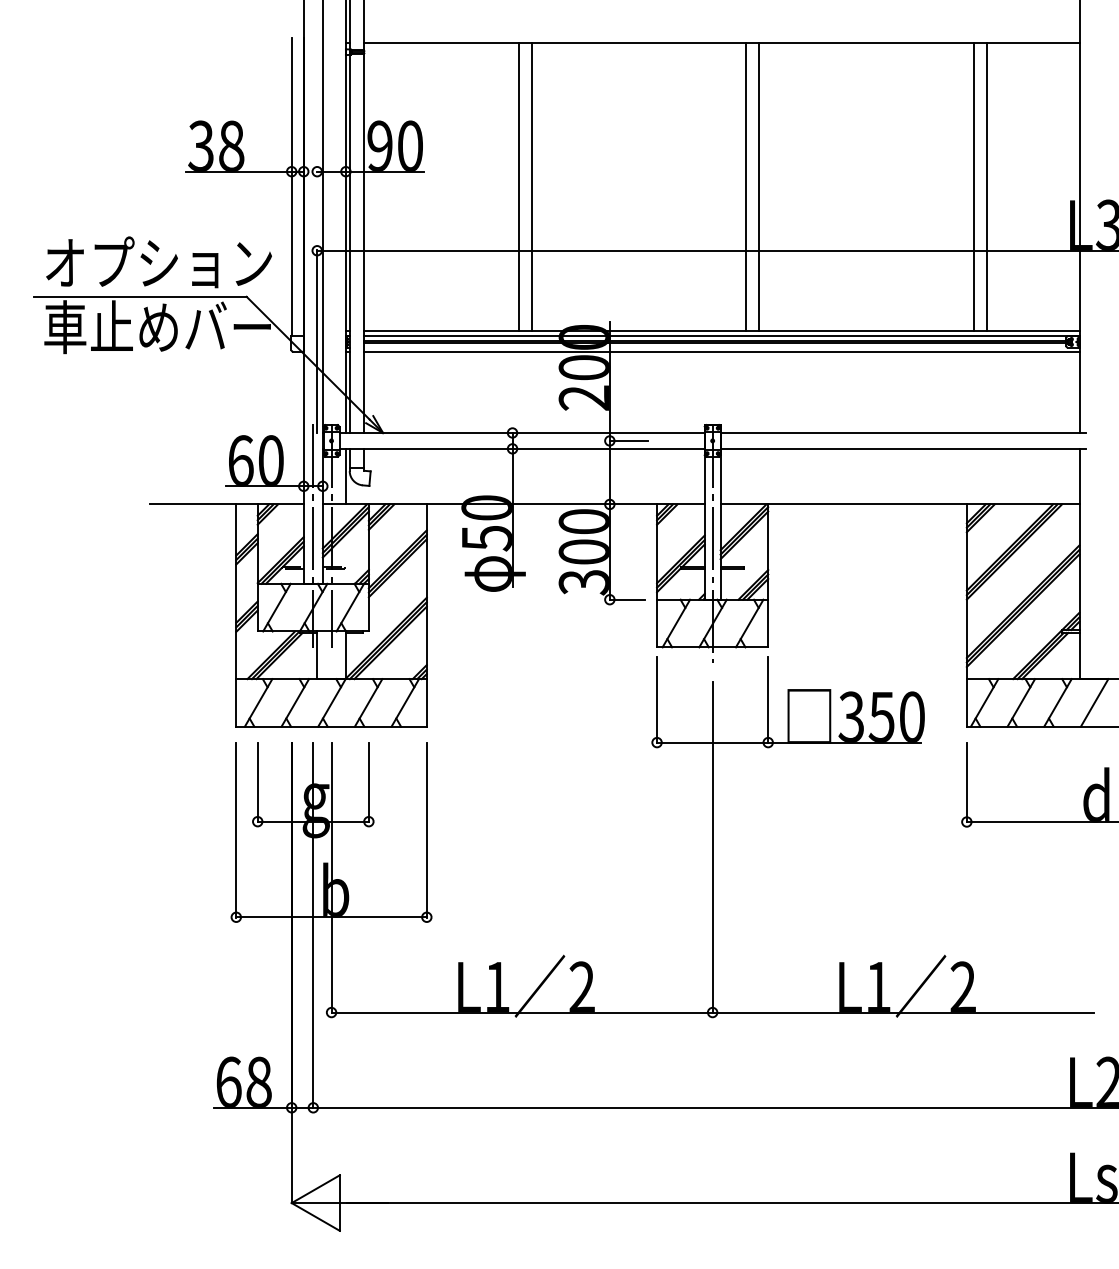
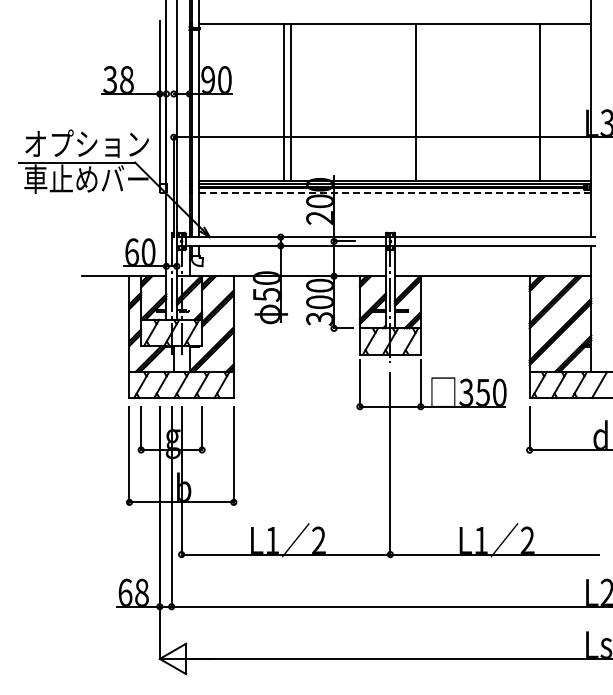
line: (745, 187) -> (408, 102), removed
line: (973, 187) -> (533, 102), removed
line: (721, 351) -> (395, 192), solid -> dashed

